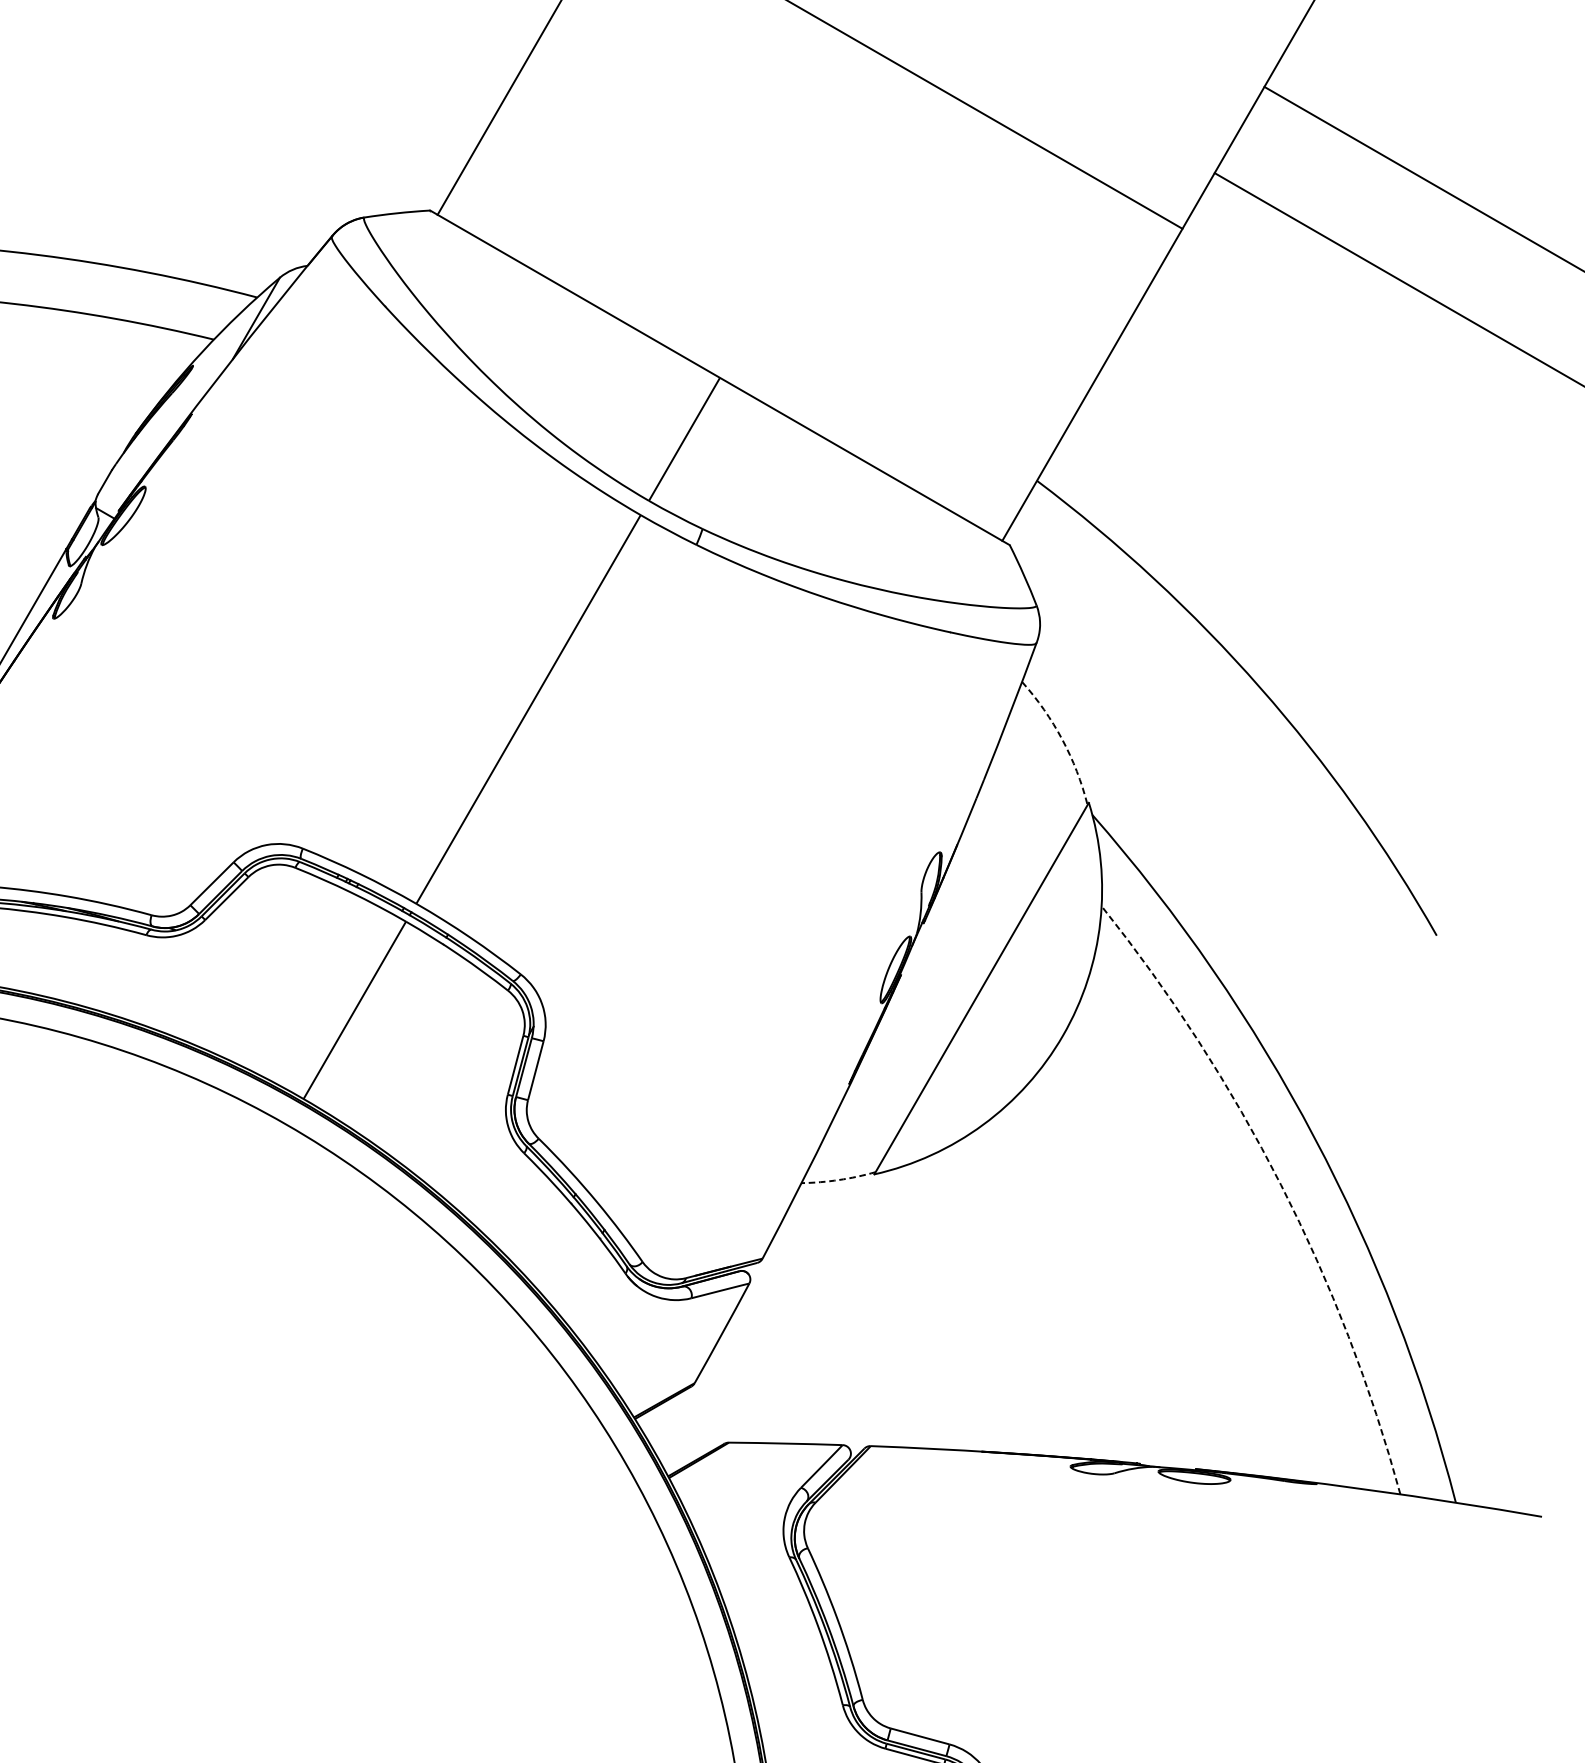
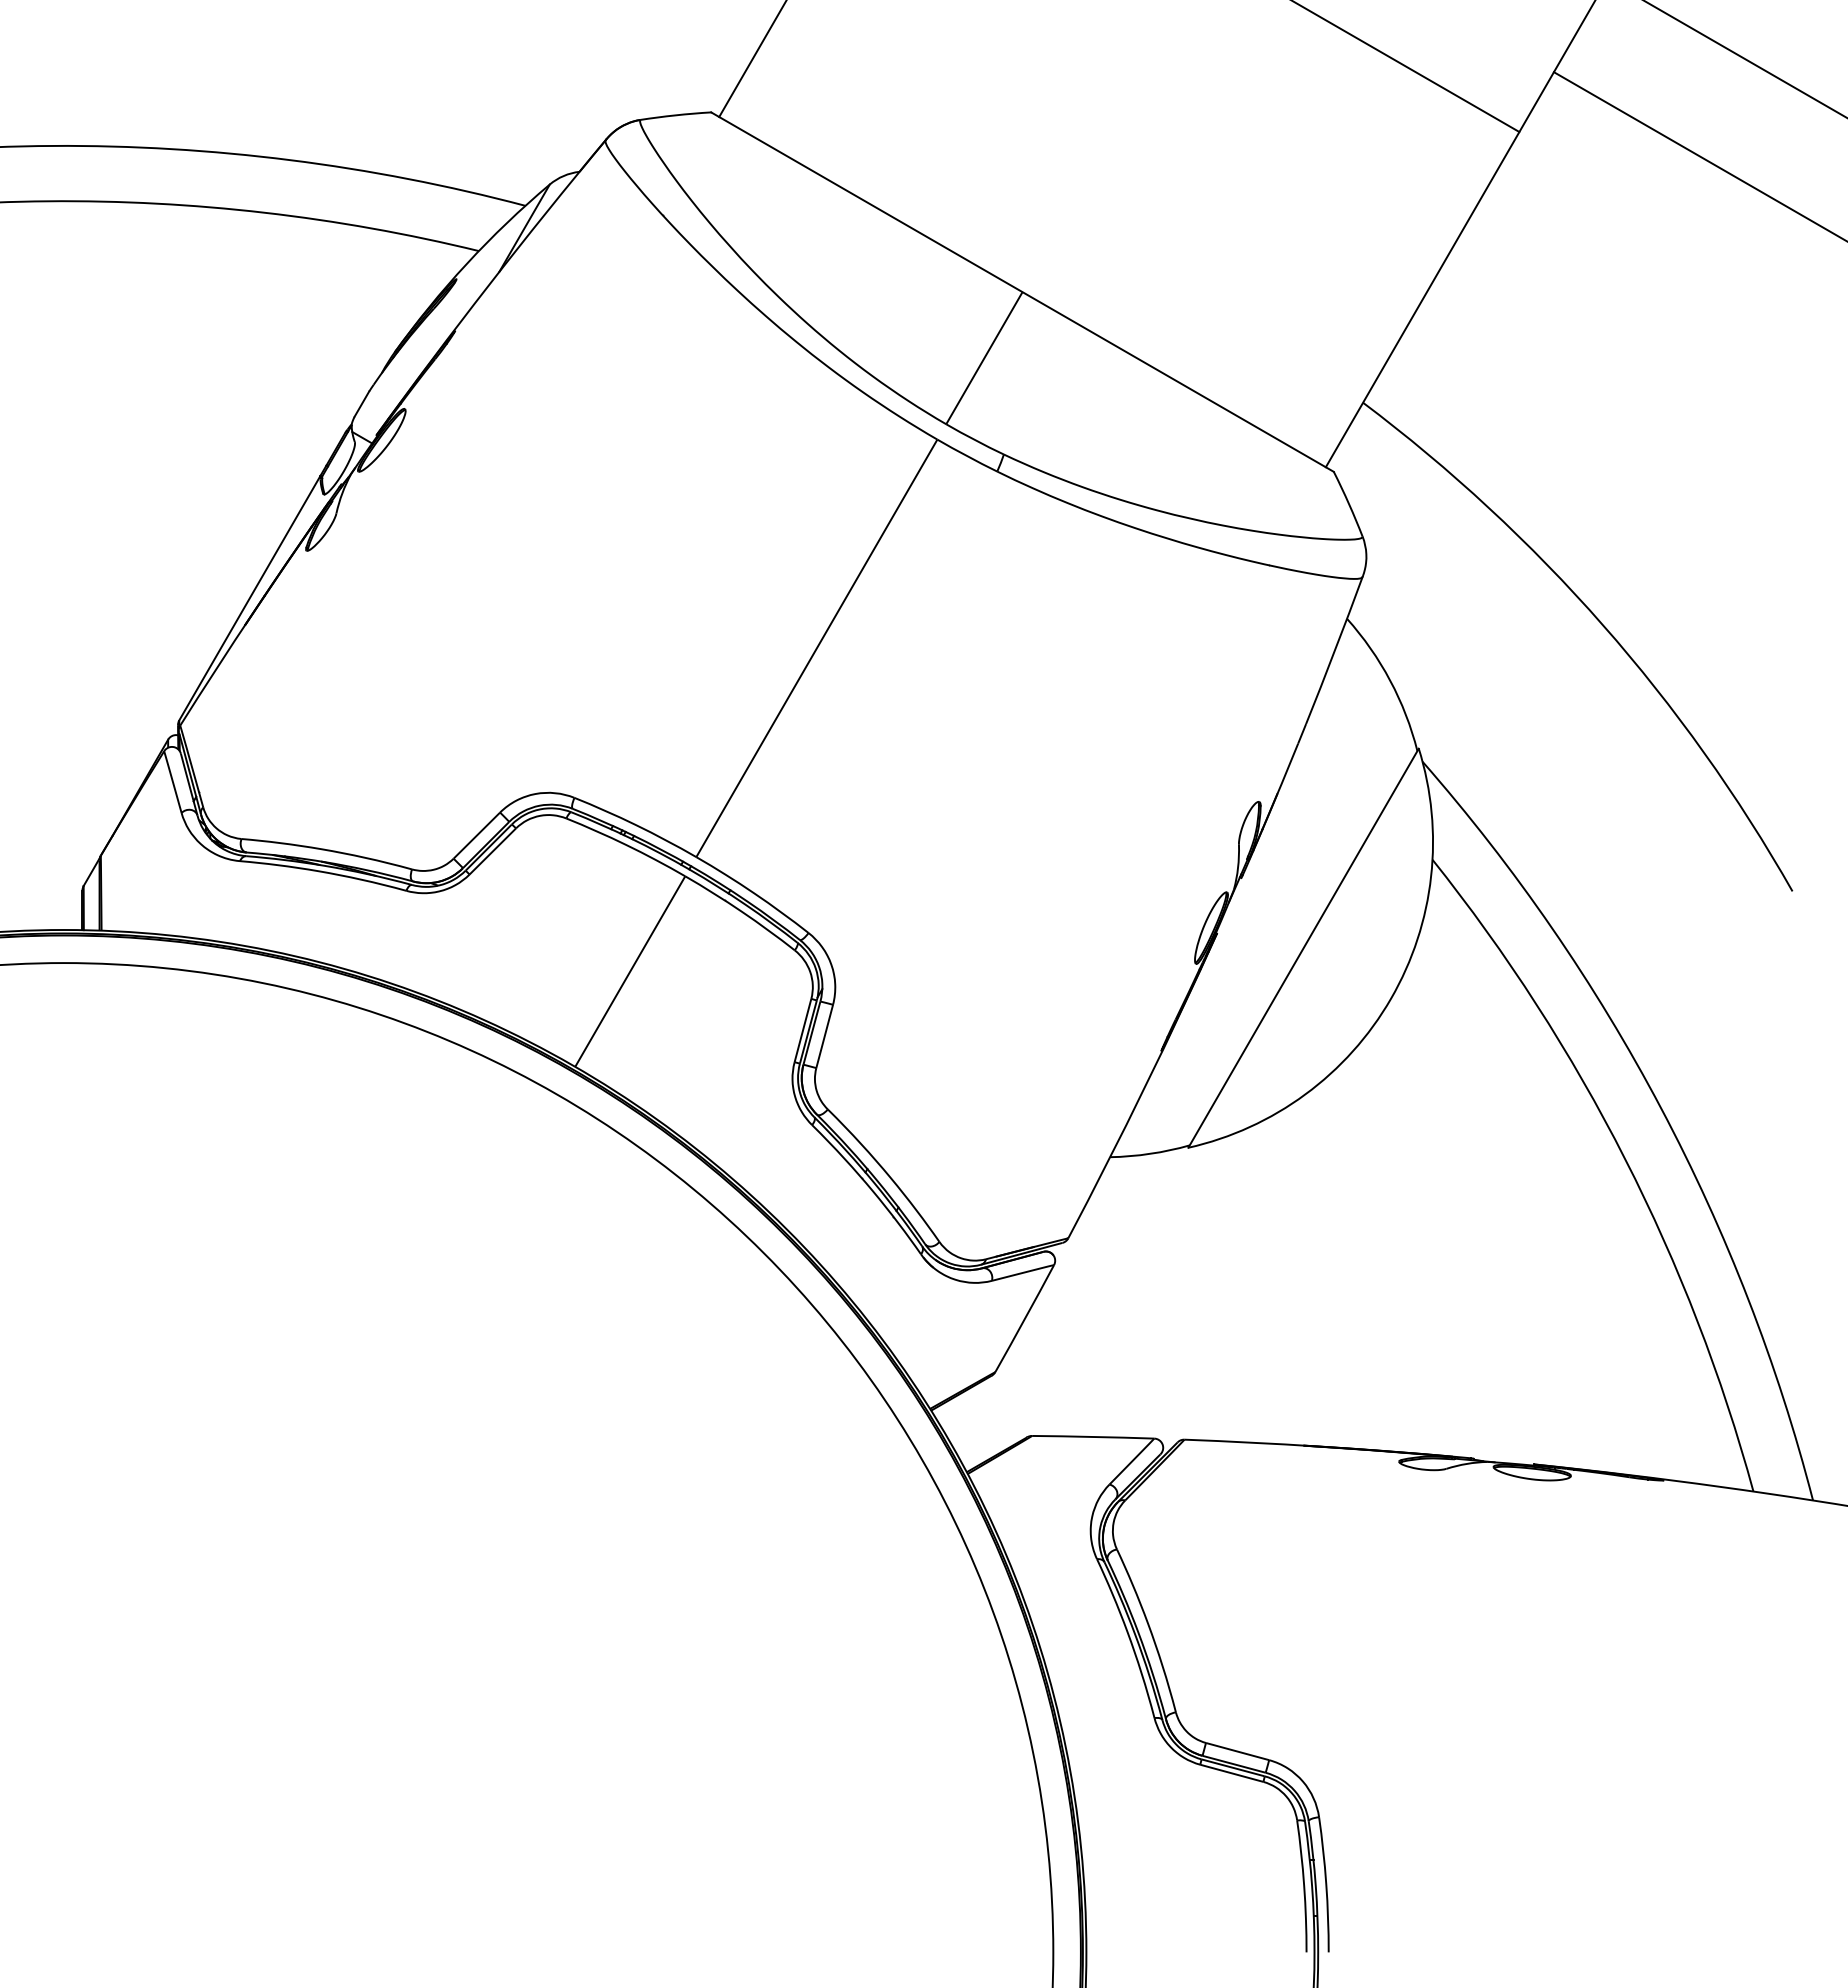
arc: (1062, 739) -> (1390, 680), dashed -> solid
arc: (839, 1179) -> (1150, 1153), dashed -> solid
arc: (1281, 1185) -> (1625, 1159), dashed -> solid

